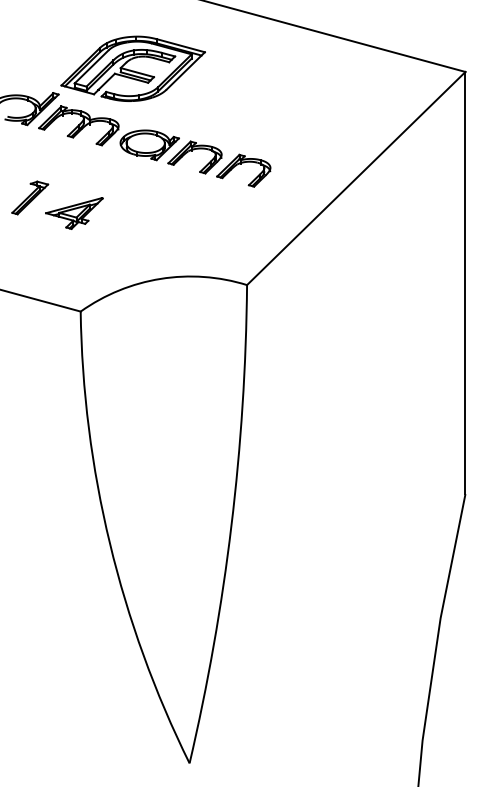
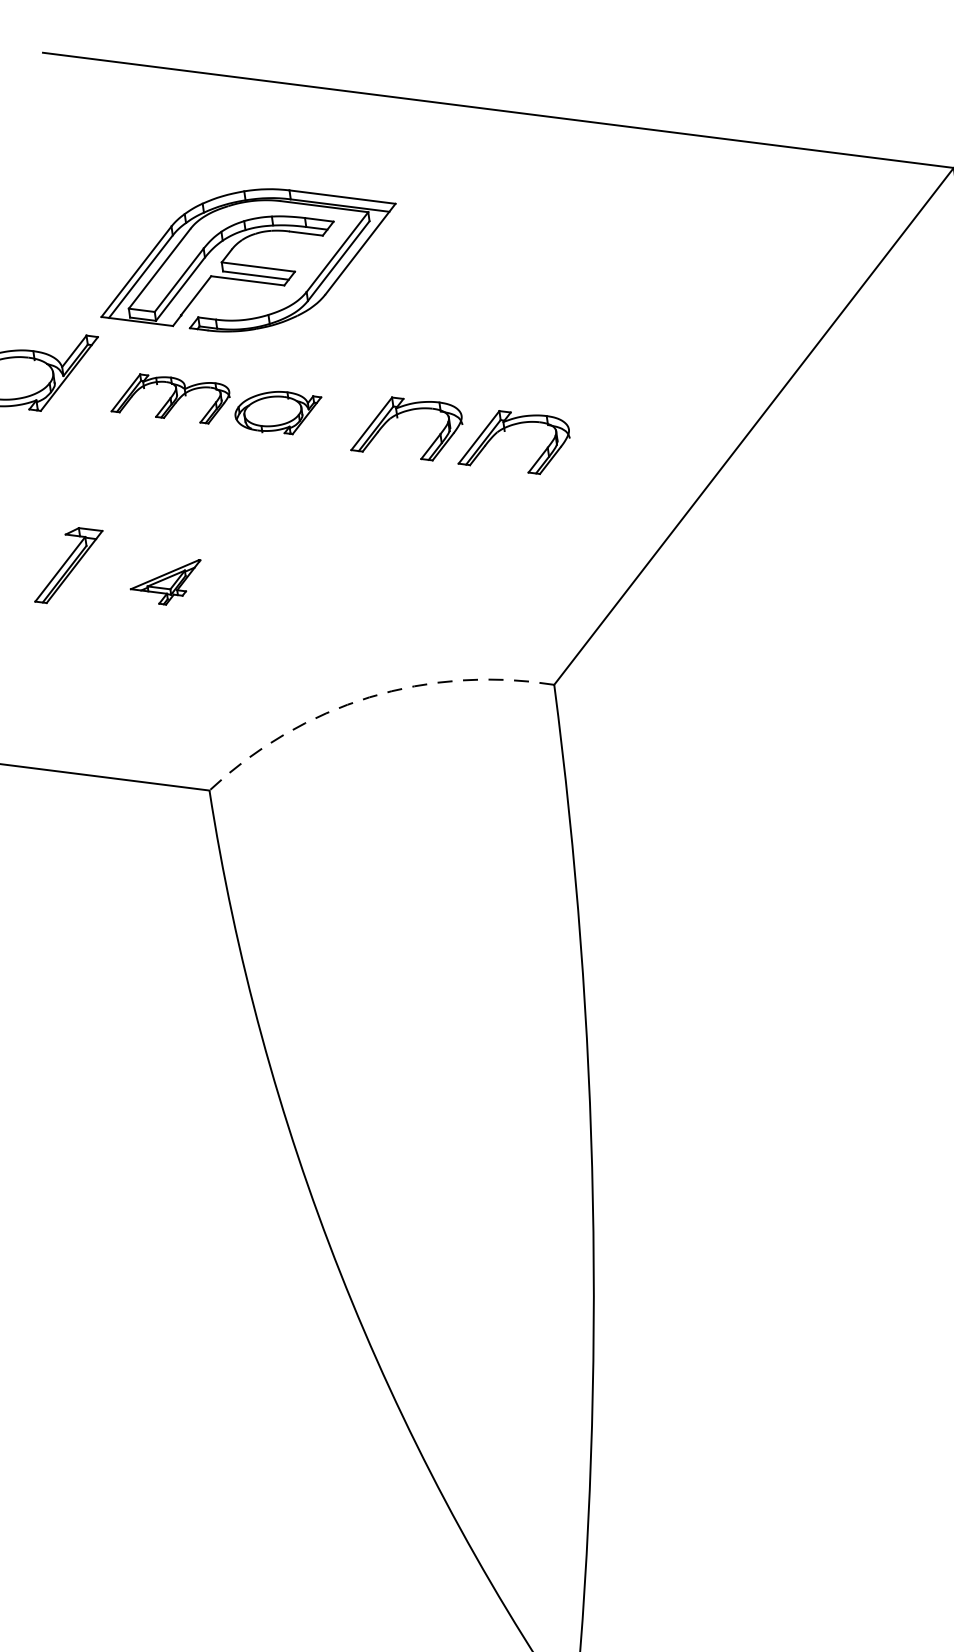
part: (108, 133) -> (215, 404), size x0.7
part: (74, 213) -> (167, 584), size x0.6
arc: (160, 278) -> (368, 696), solid -> dashed

